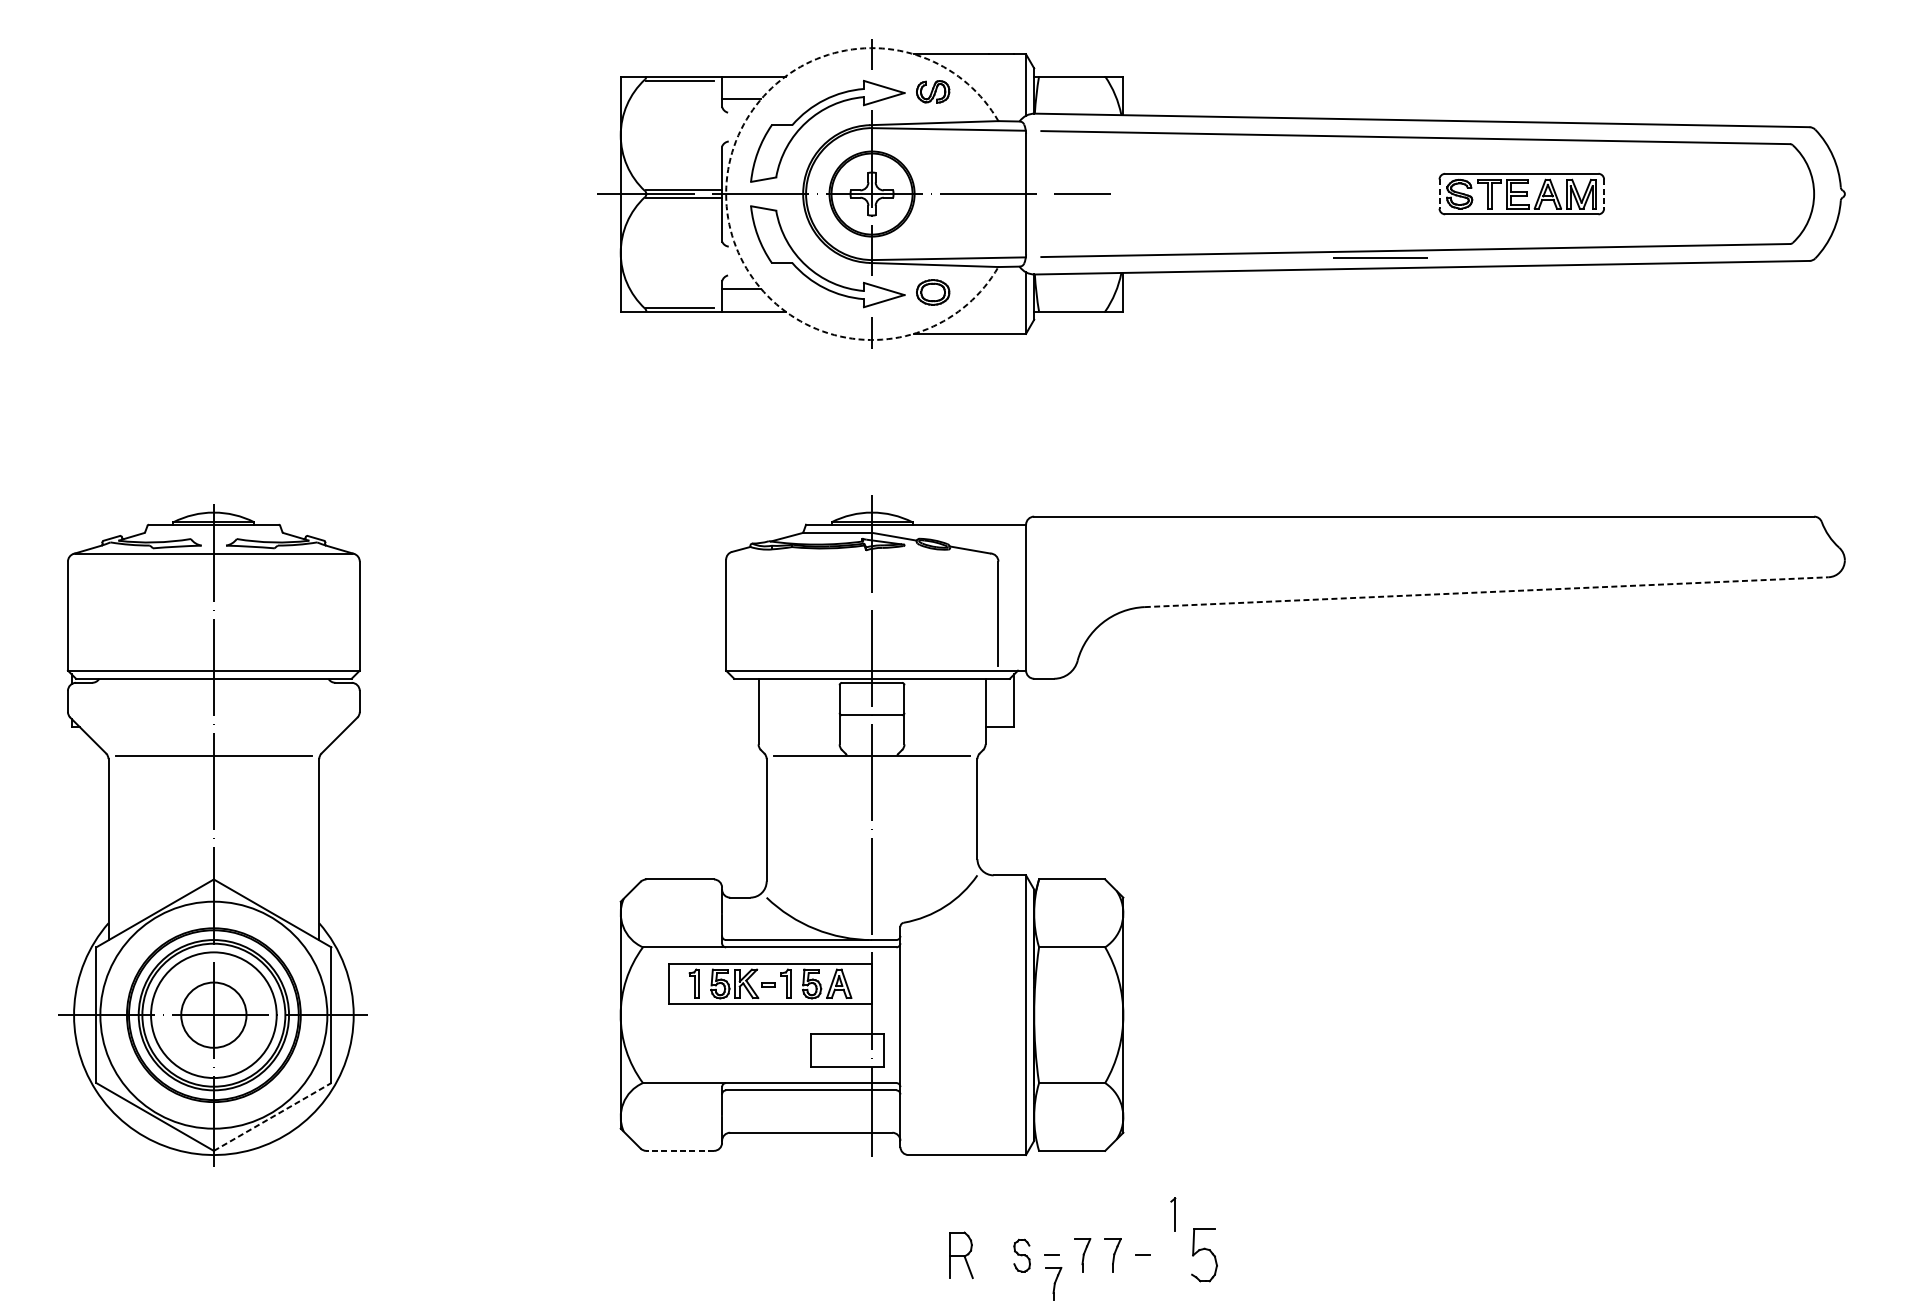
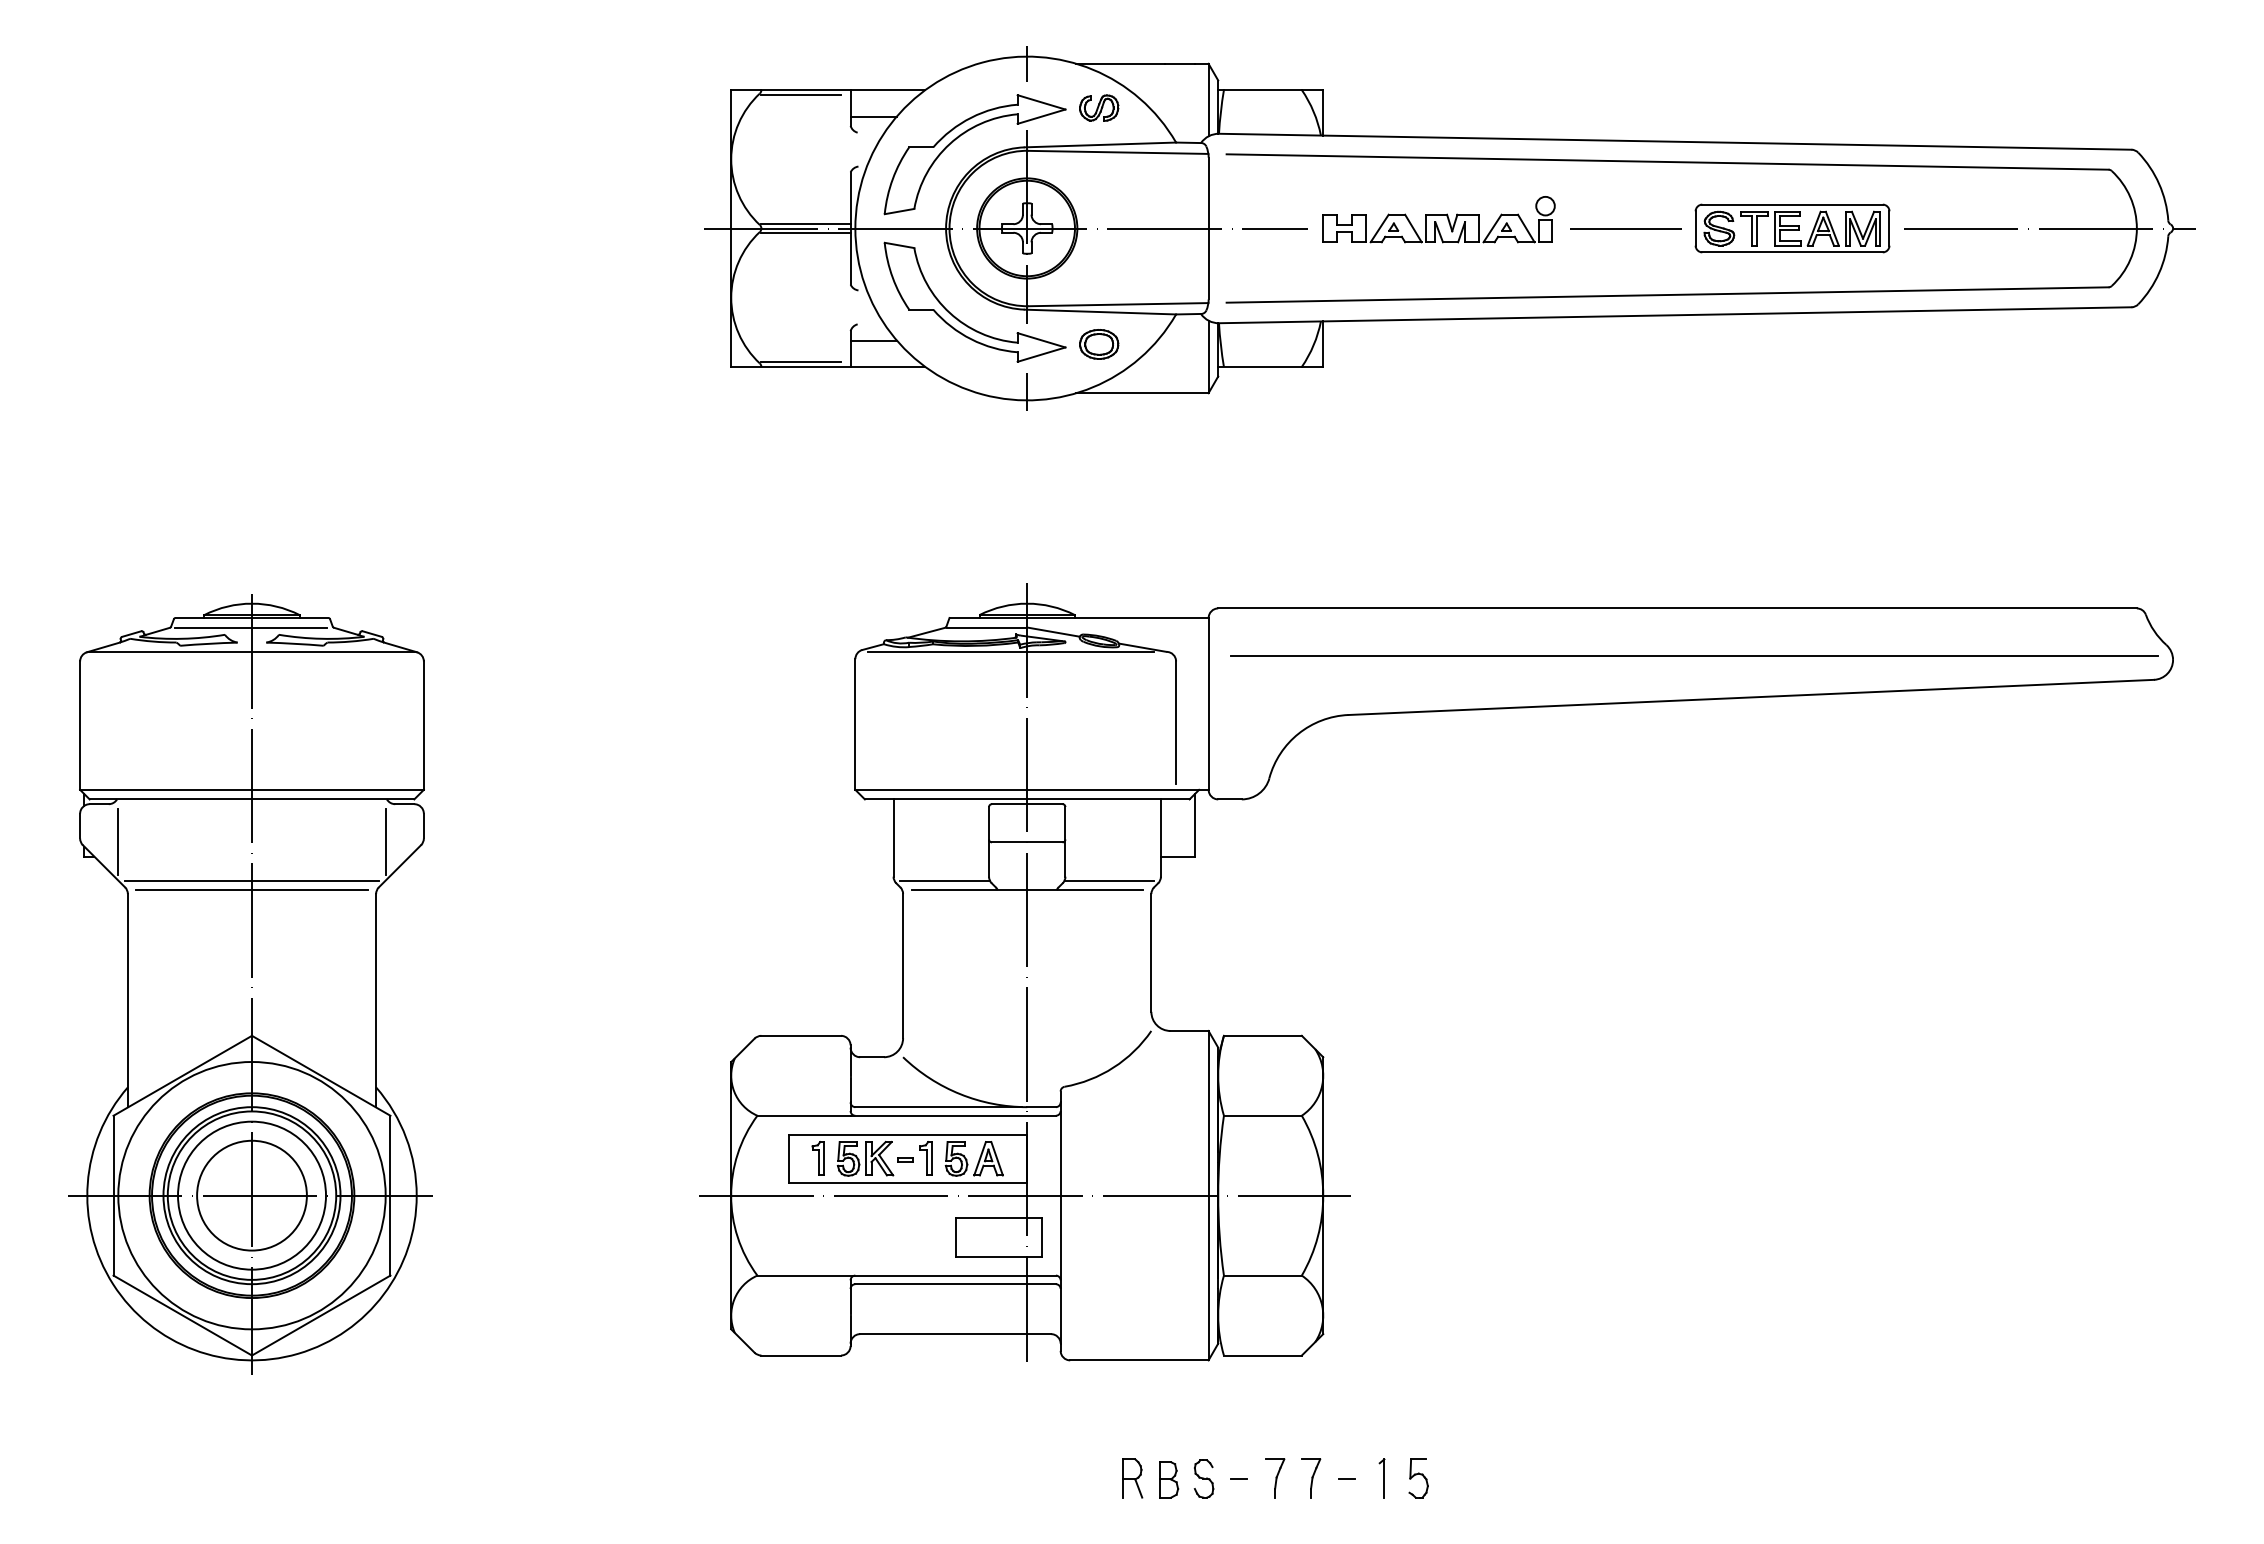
part: (1221, 186) -> (1438, 219), added
arc: (726, 194) -> (855, 228), dashed -> solid
line: (1439, 194) -> (1695, 229), dashed -> solid
line: (1604, 194) -> (1889, 229), dashed -> solid
line: (1739, 194) -> (2049, 228), added
line: (1379, 257) -> (1625, 228), moved
line: (212, 532) -> (250, 627), added
line: (858, 553) -> (1011, 651), added
line: (1438, 556) -> (1694, 655), added
line: (1486, 592) -> (1751, 697), dashed -> solid
line: (100, 714) -> (118, 841), added
line: (327, 714) -> (385, 841), added
line: (213, 747) -> (251, 880), added
line: (801, 747) -> (944, 880), added
line: (941, 747) -> (1109, 880), added
circle: (213, 1015) -> (251, 1195), size x1.43
line: (869, 1015) -> (1024, 1195), added
line: (272, 1116) -> (321, 1315), dashed -> solid
line: (680, 1150) -> (801, 1355), dashed -> solid
part: (1172, 1214) -> (1381, 1478), moved
part: (961, 1255) -> (1132, 1478), size x0.71
part: (1204, 1255) -> (1418, 1478), size x0.62
part: (992, 1256) -> (1169, 1479), added
part: (1053, 1284) -> (1241, 1512), removed

